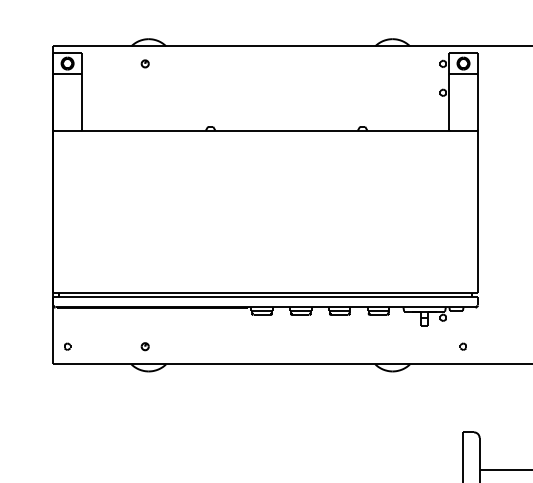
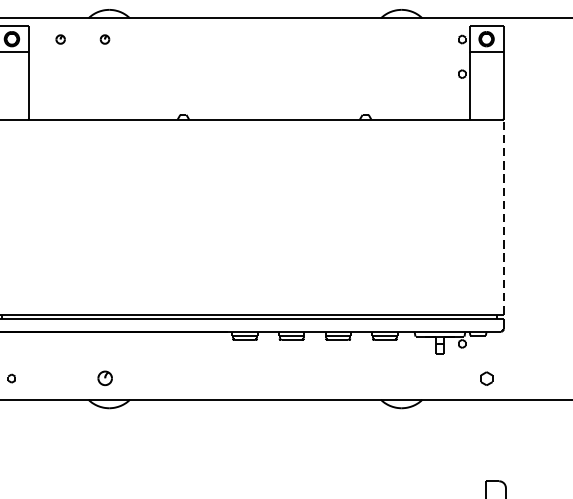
part: (107, 63) -> (59, 39), added
line: (477, 211) -> (503, 216), solid -> dashed
part: (144, 346) -> (104, 378), size x1.6
part: (462, 346) -> (485, 378), size x1.6

